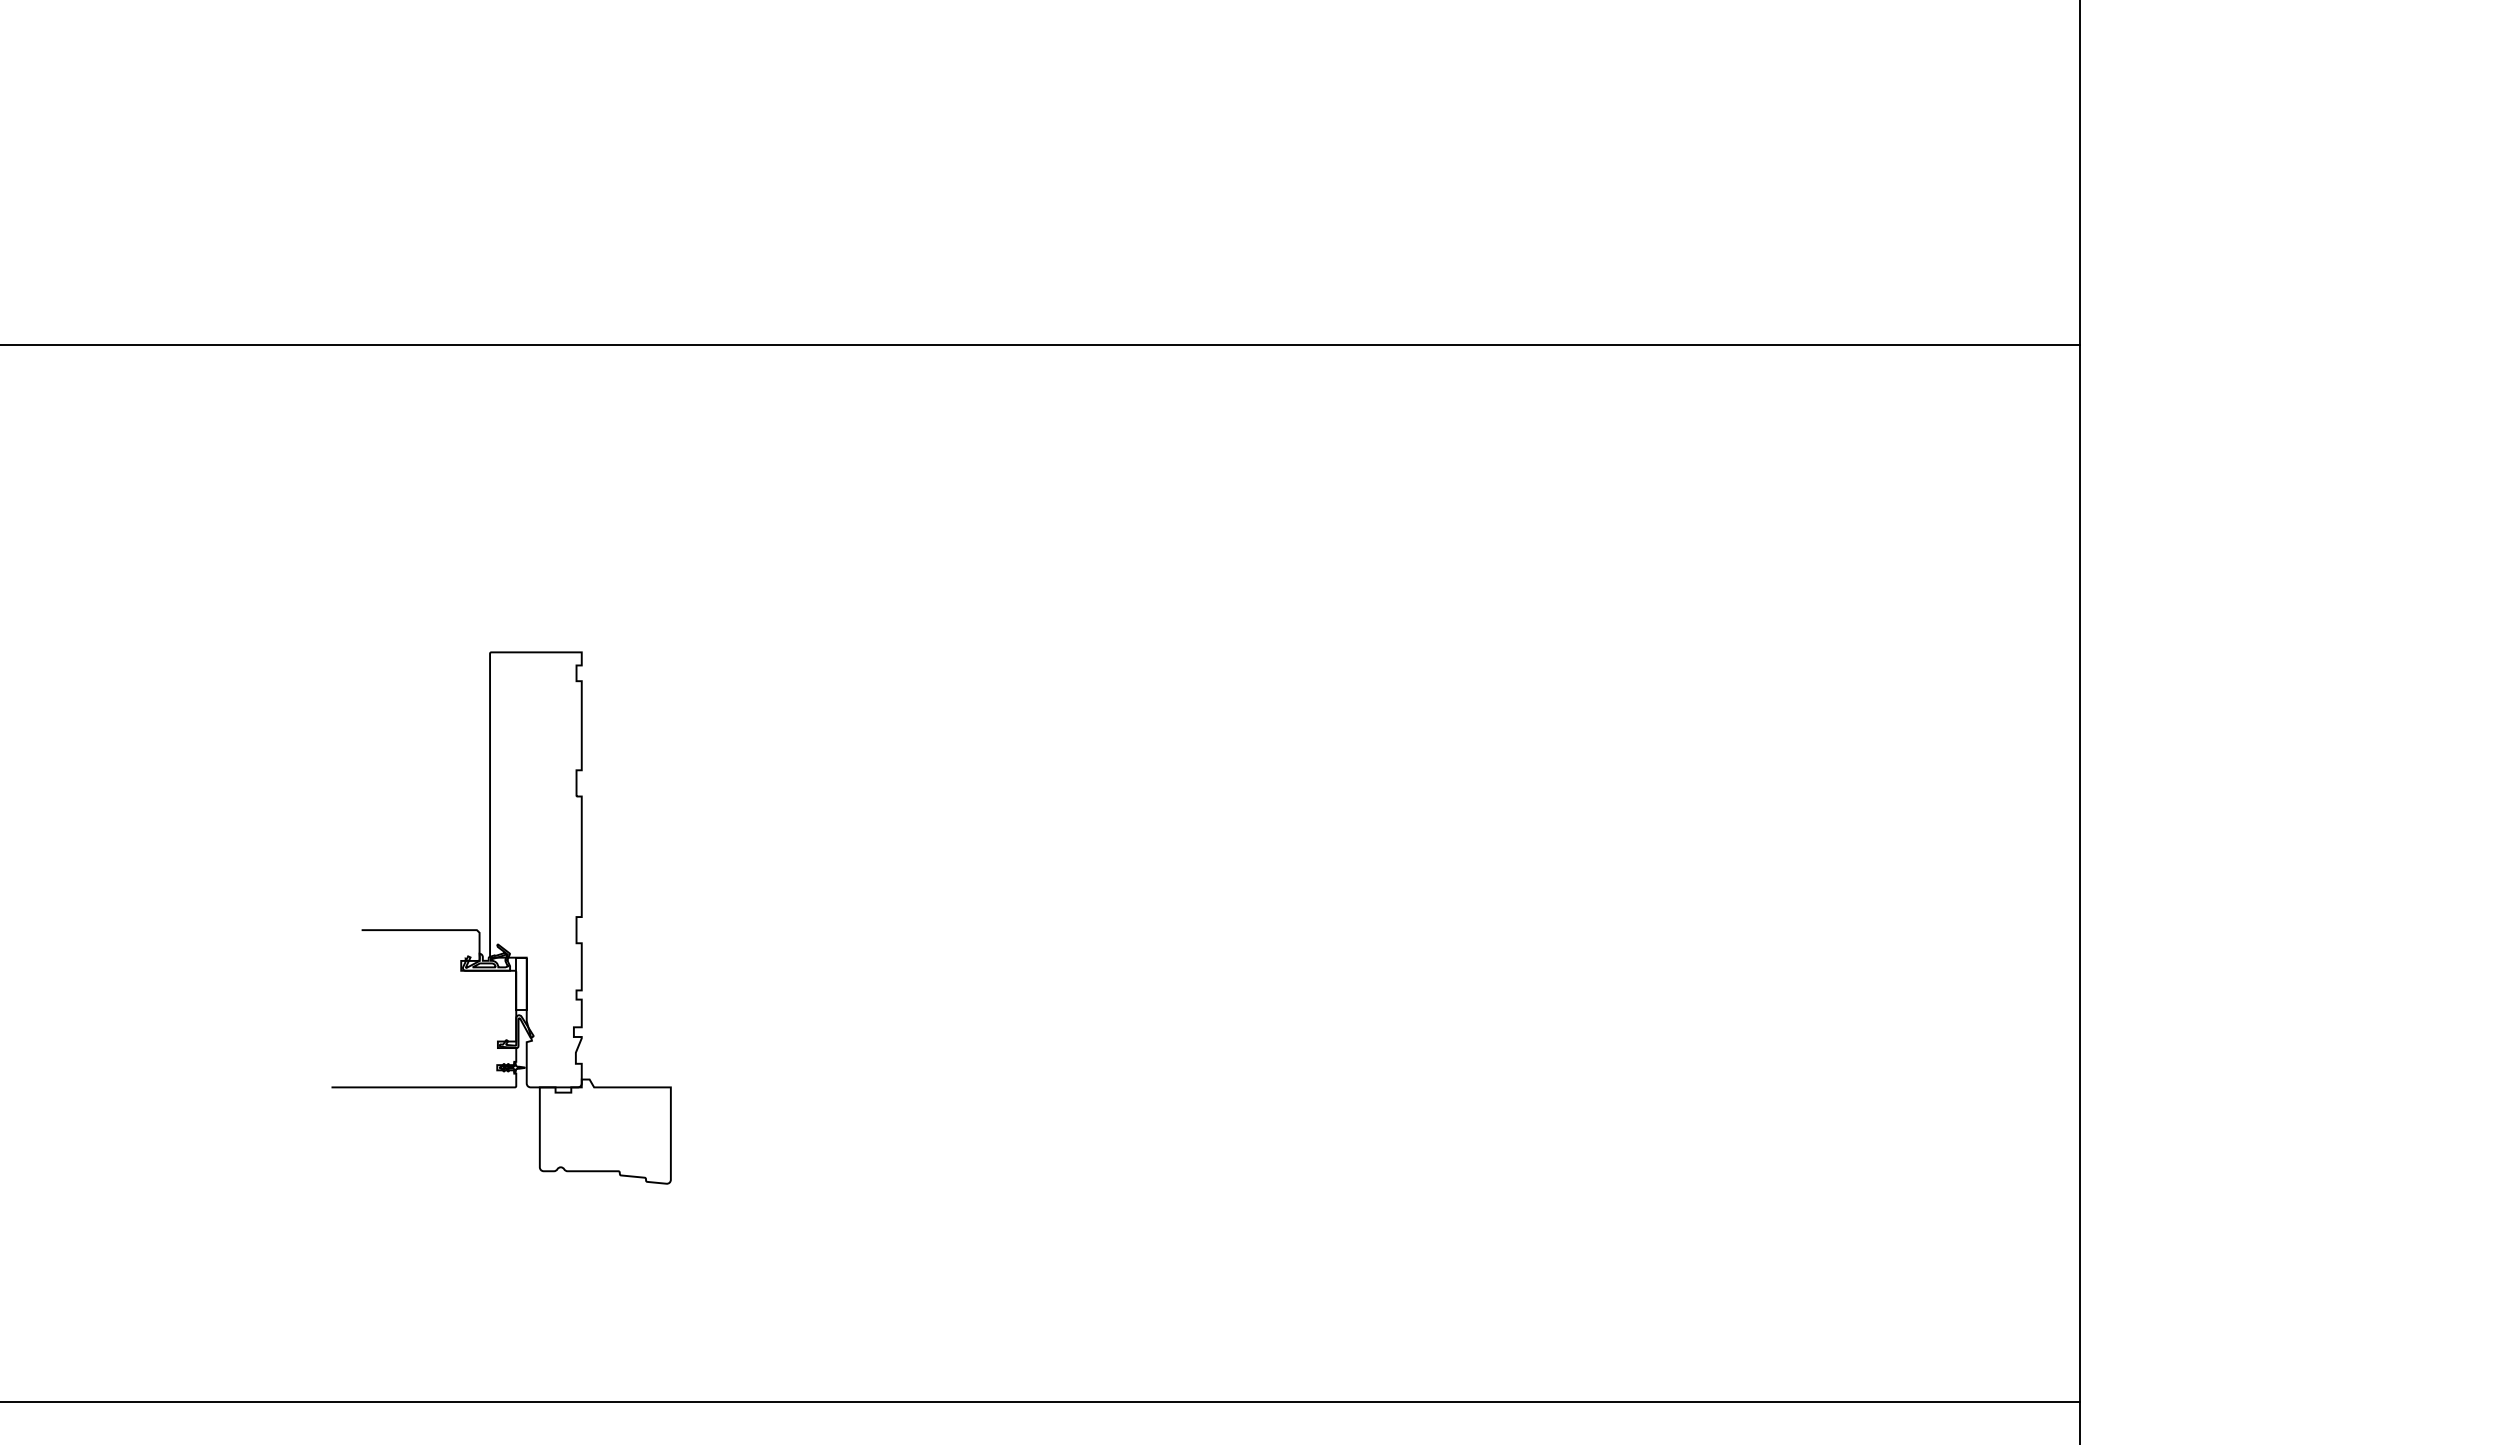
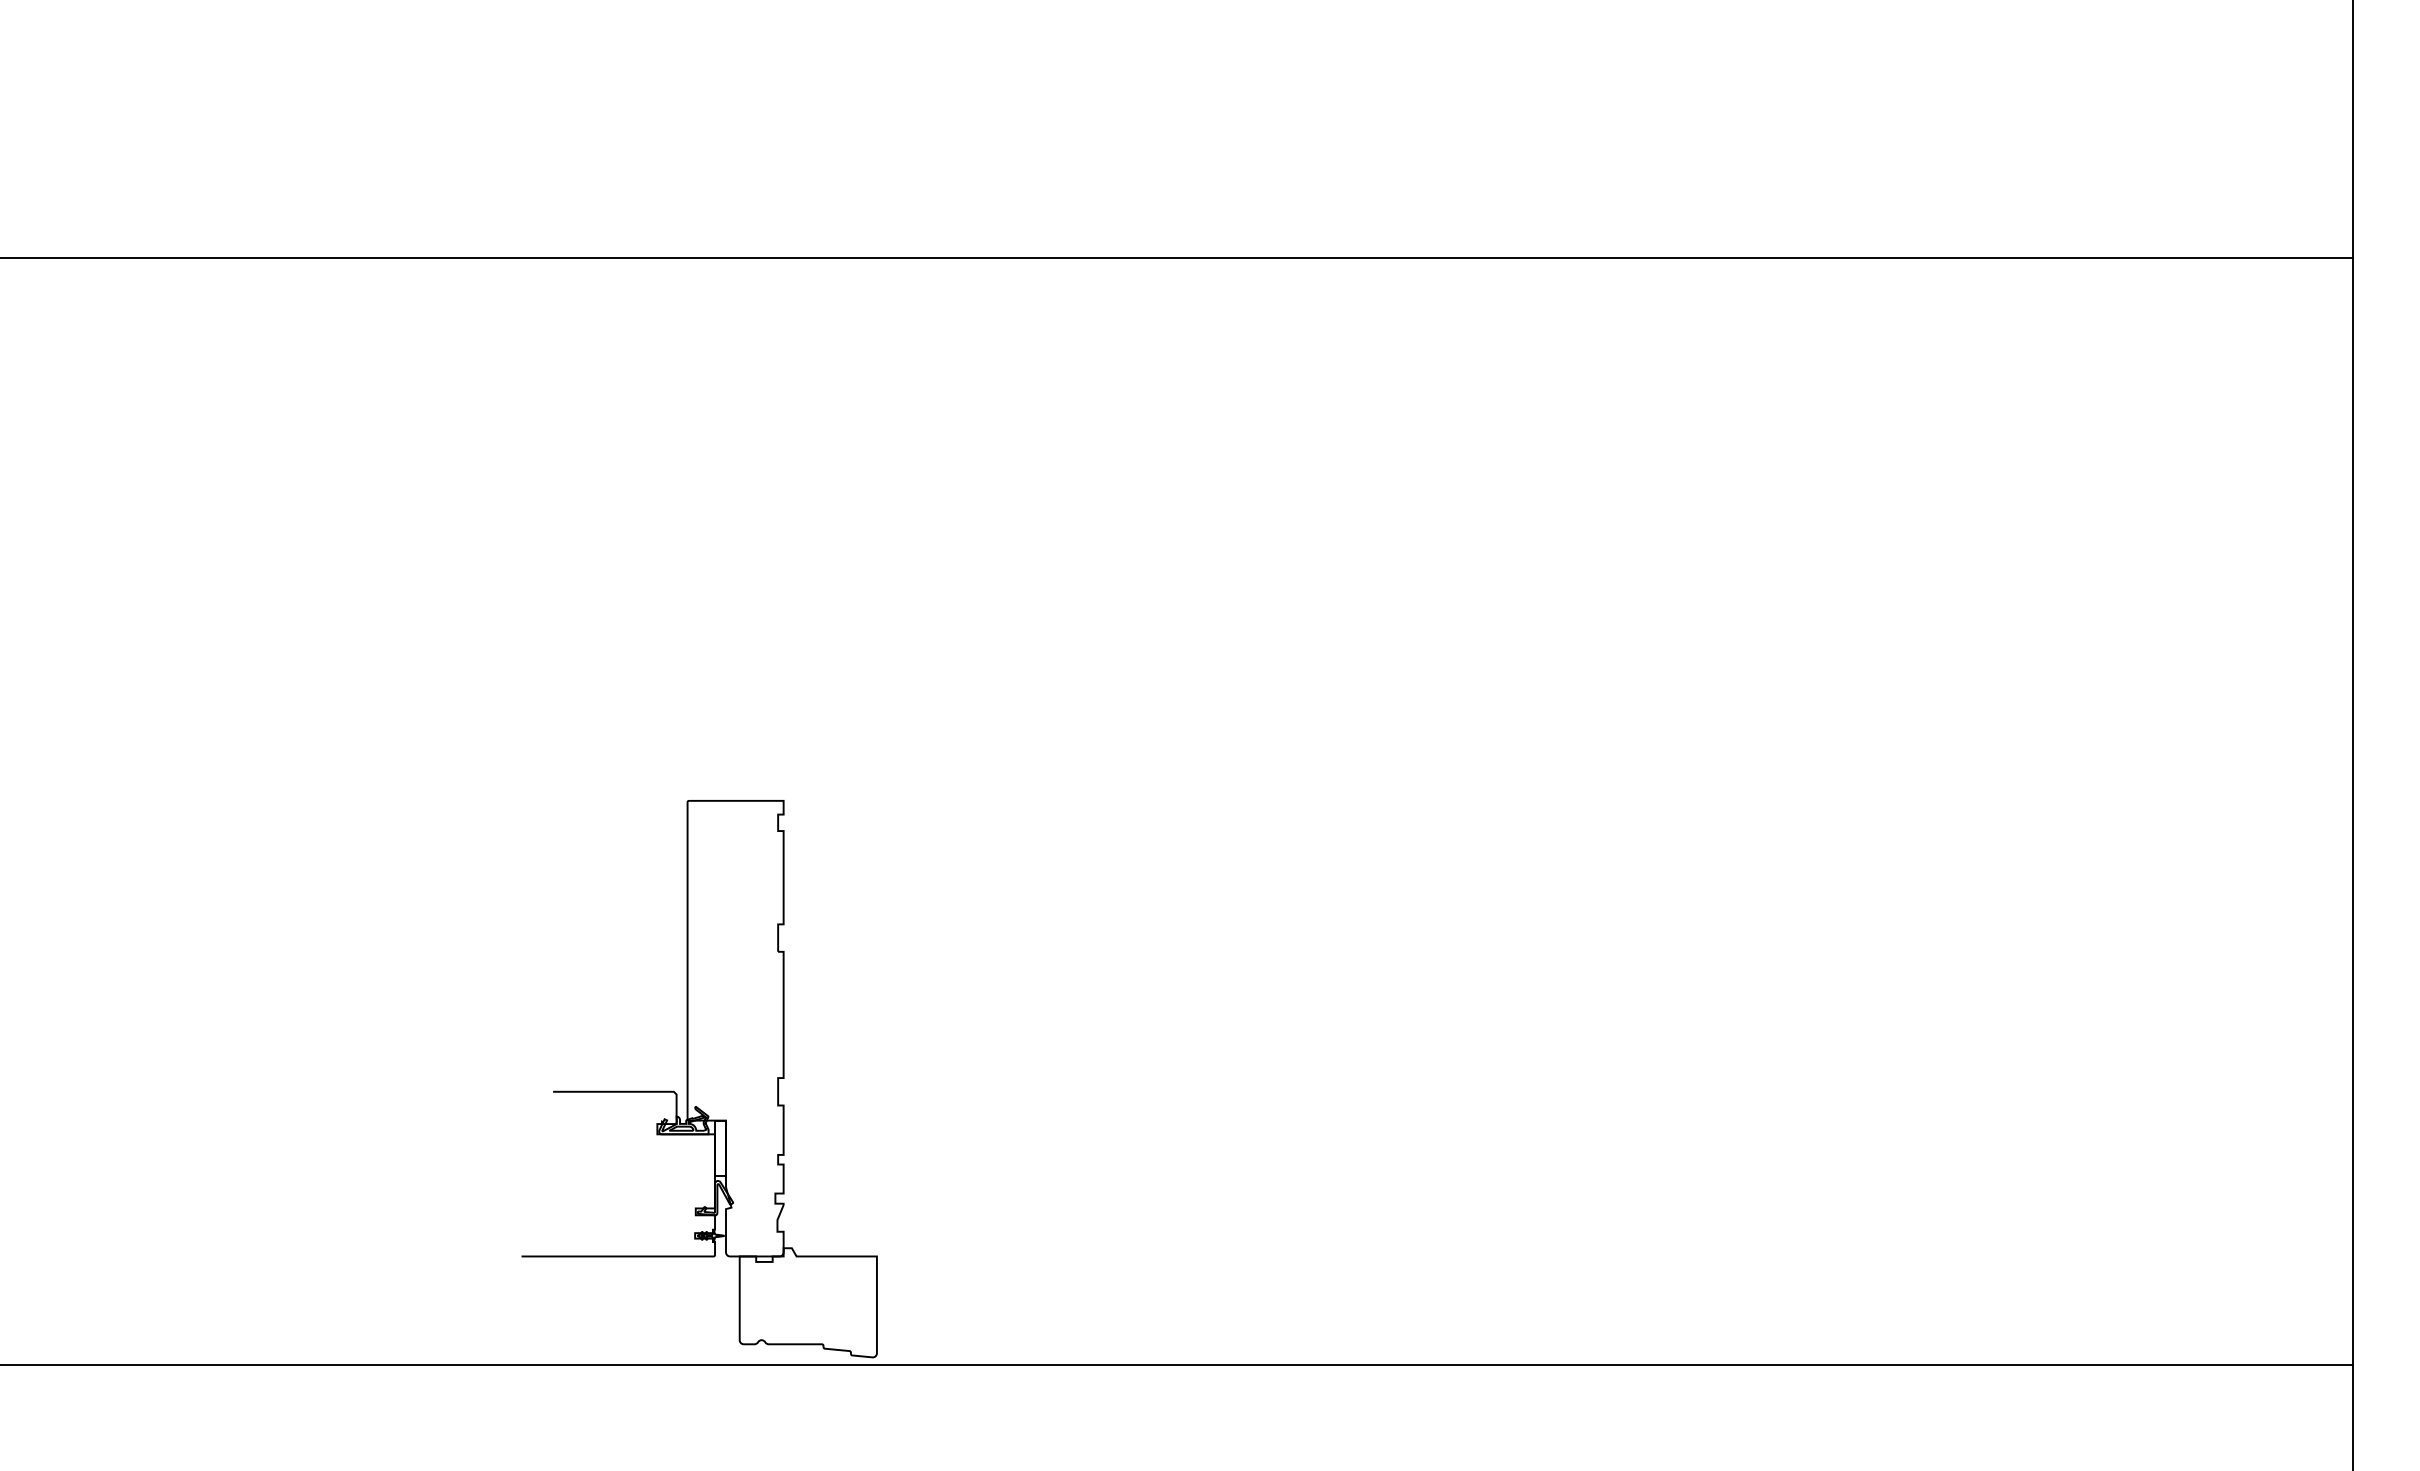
part: (501, 917) -> (699, 1078), moved

